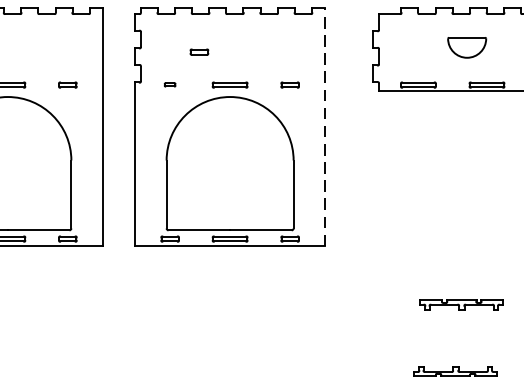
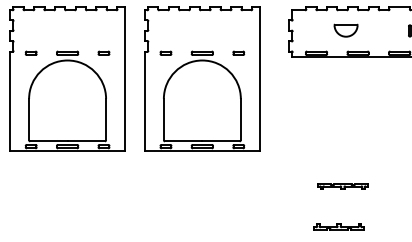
part: (199, 50) -> (183, 32), removed
part: (169, 83) -> (165, 52), size x1.67
line: (326, 126) -> (260, 78), dashed -> solid

